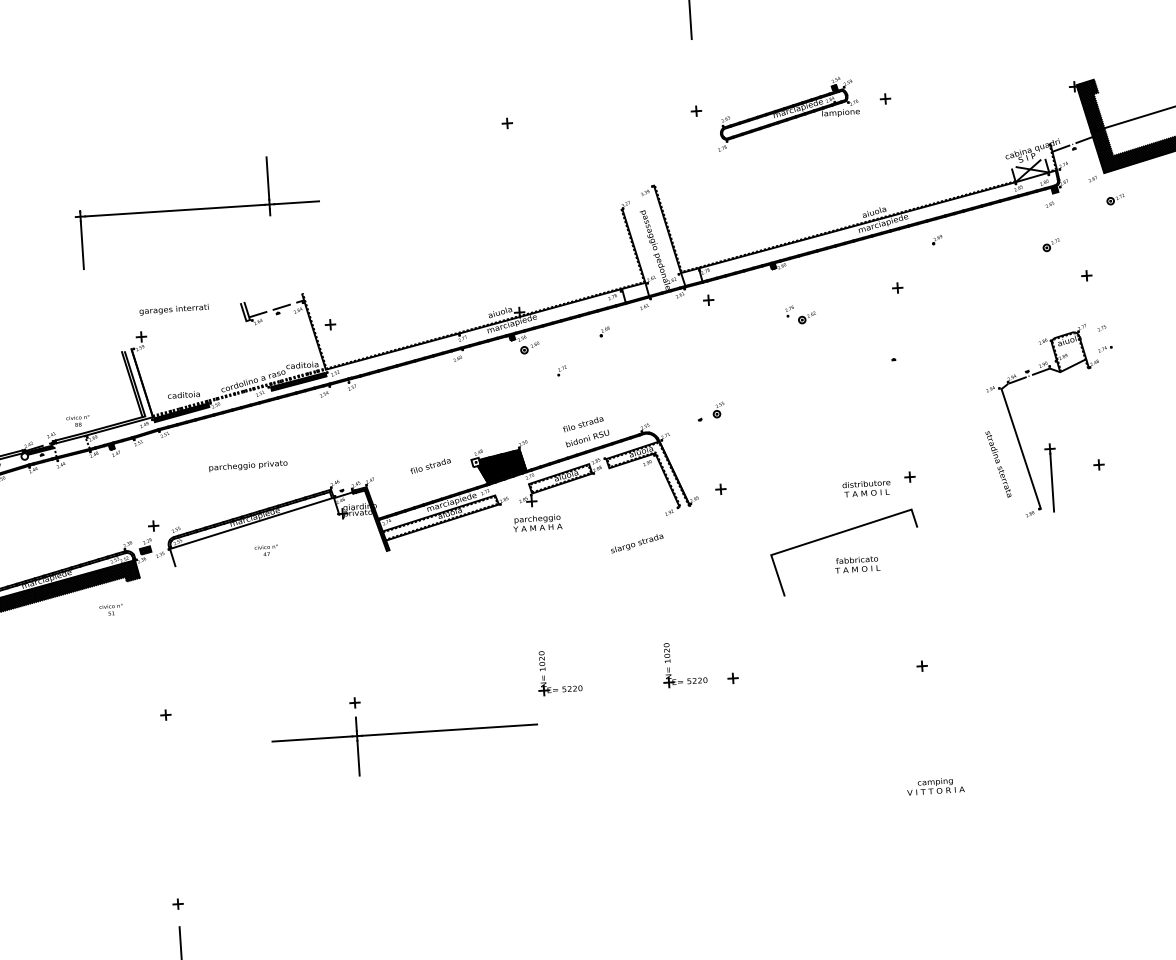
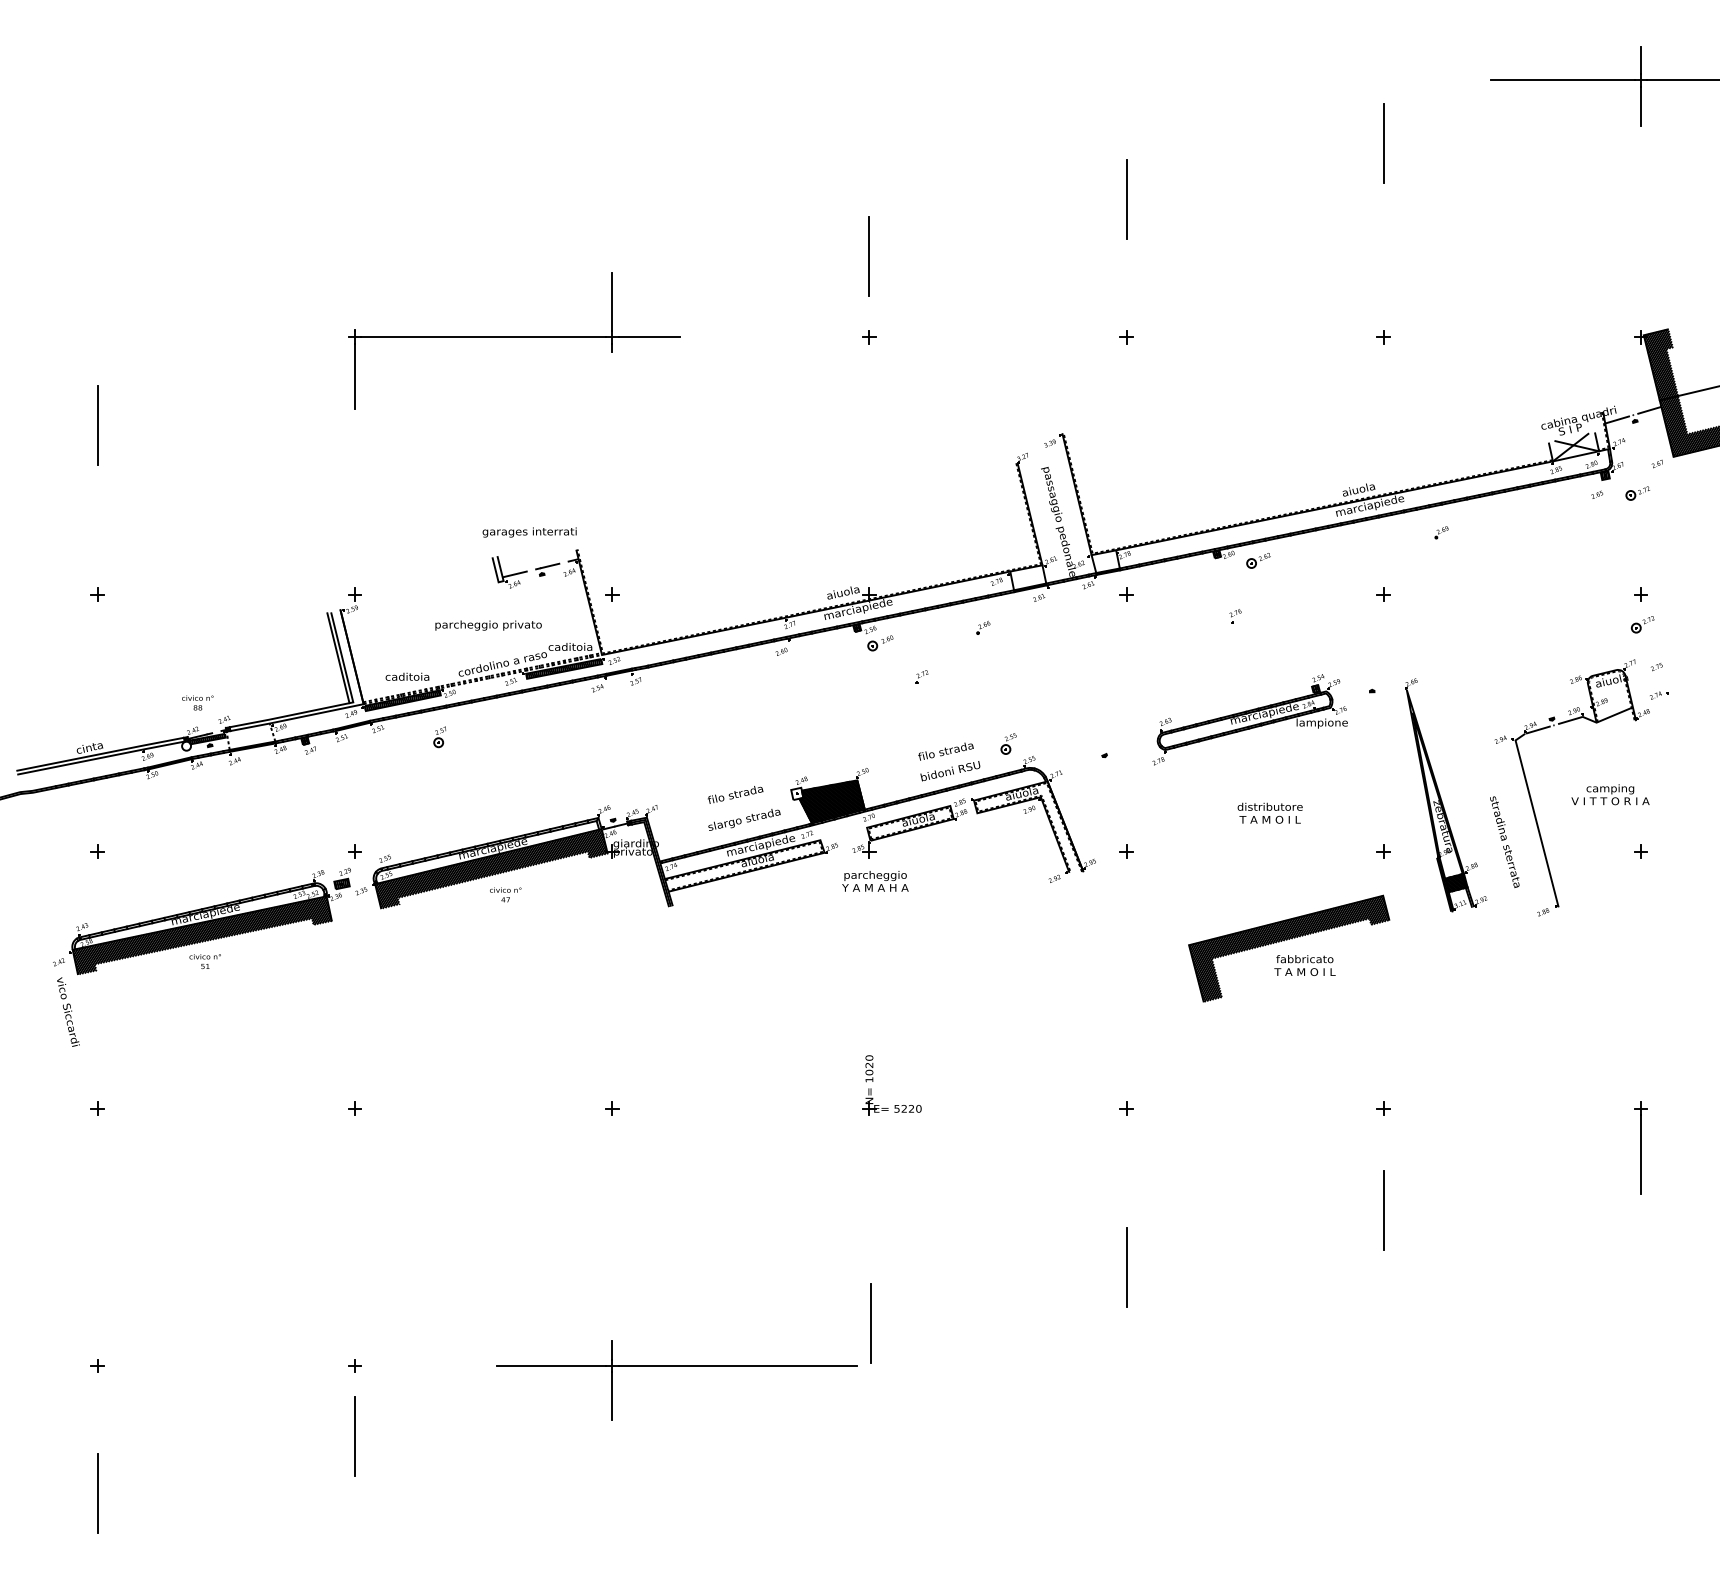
line: (503, 63) -> (869, 255), added
part: (787, 113) -> (1249, 719), moved
part: (1115, 199) -> (1637, 493), moved
part: (197, 211) -> (514, 340), moved
part: (1051, 244) -> (1642, 624), moved
text: (173, 309) -> (529, 532), moved
part: (807, 317) -> (1258, 560), moved
part: (718, 409) -> (1008, 743), moved
text: (77, 420) -> (197, 702), moved
part: (953, 432) -> (1446, 795), added
part: (210, 438) -> (439, 737), added
text: (248, 465) -> (488, 625), moved
part: (1051, 477) -> (1640, 1147), moved
text: (866, 487) -> (1269, 812), moved
hatch: (254, 531) -> (491, 868), added
text: (637, 543) -> (744, 819), moved
hatch: (844, 553) -> (1288, 949), added
text: (110, 609) -> (204, 961), moved
part: (670, 662) -> (1043, 1081), removed
part: (404, 733) -> (676, 1366), moved
line: (926, 740) -> (1383, 1210), added
text: (935, 786) -> (1610, 794), moved
line: (740, 794) -> (1126, 1266), added
line: (555, 848) -> (870, 1323), added

